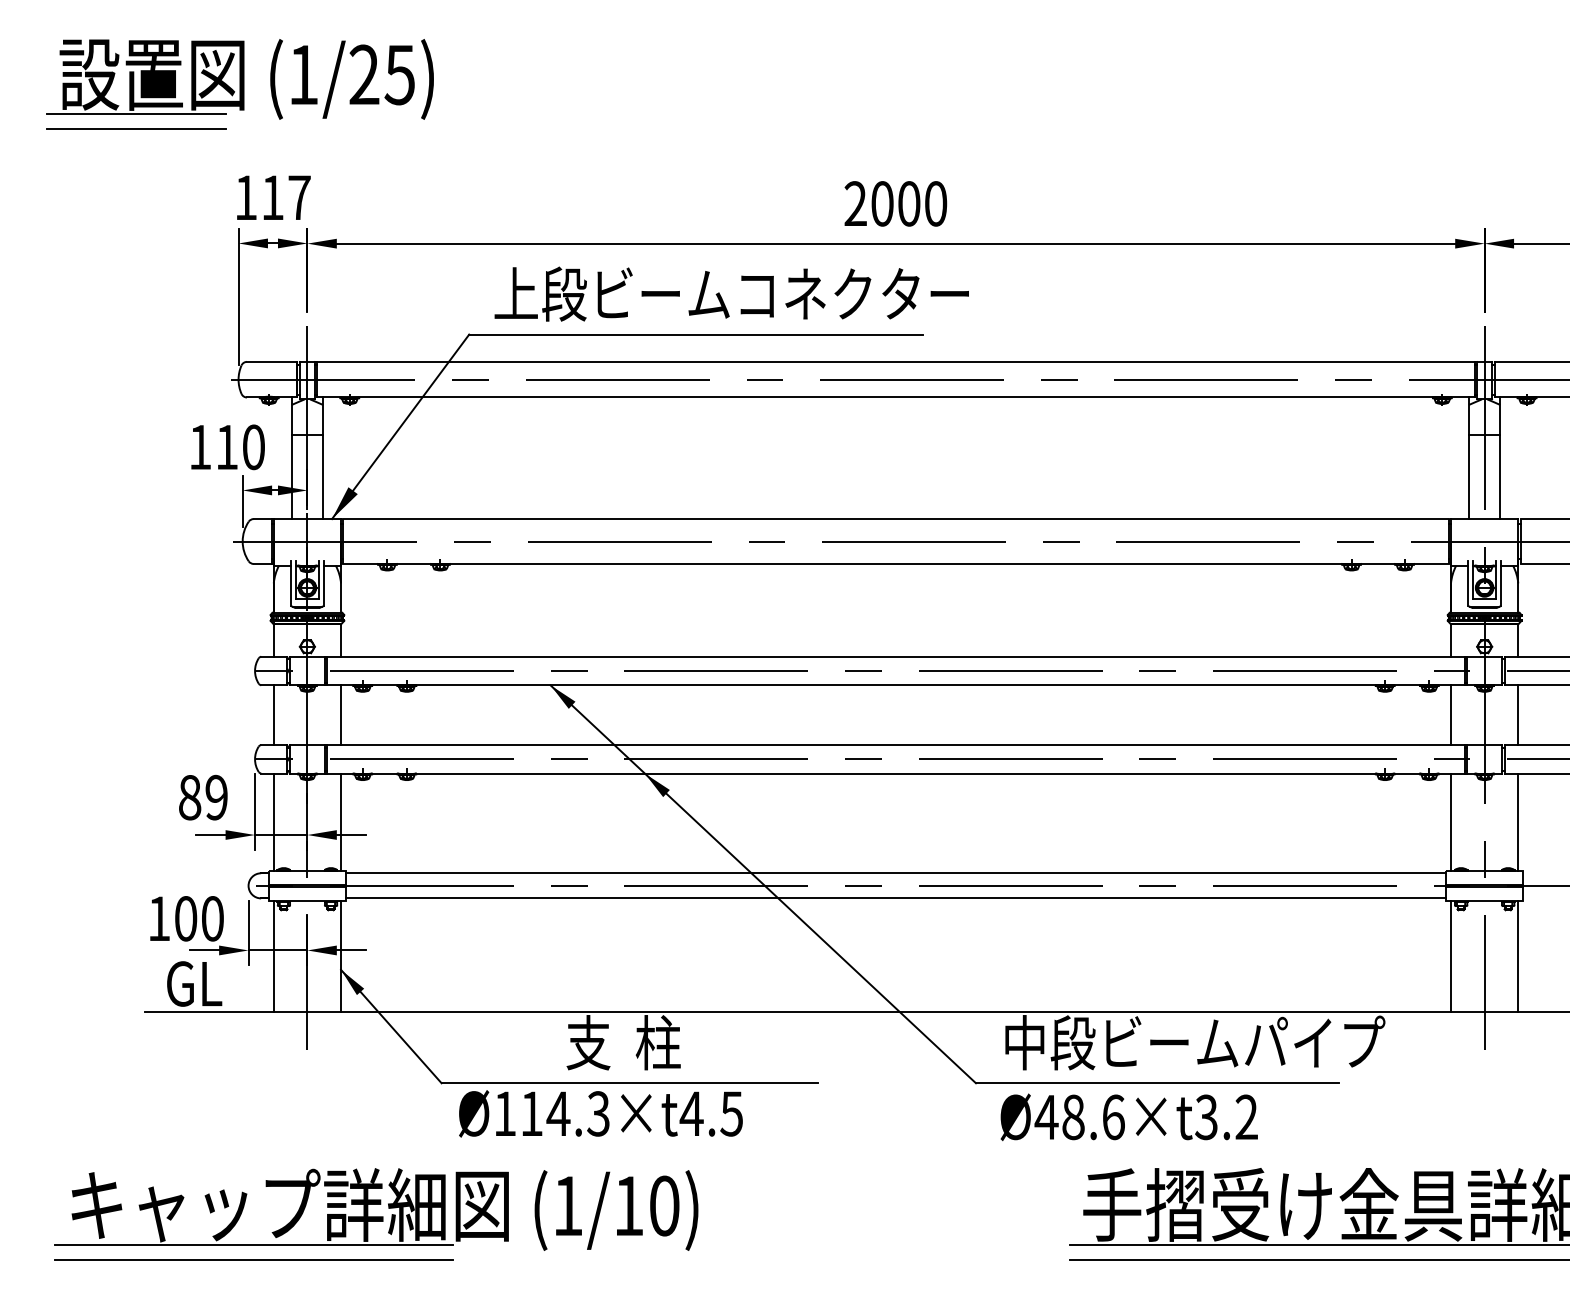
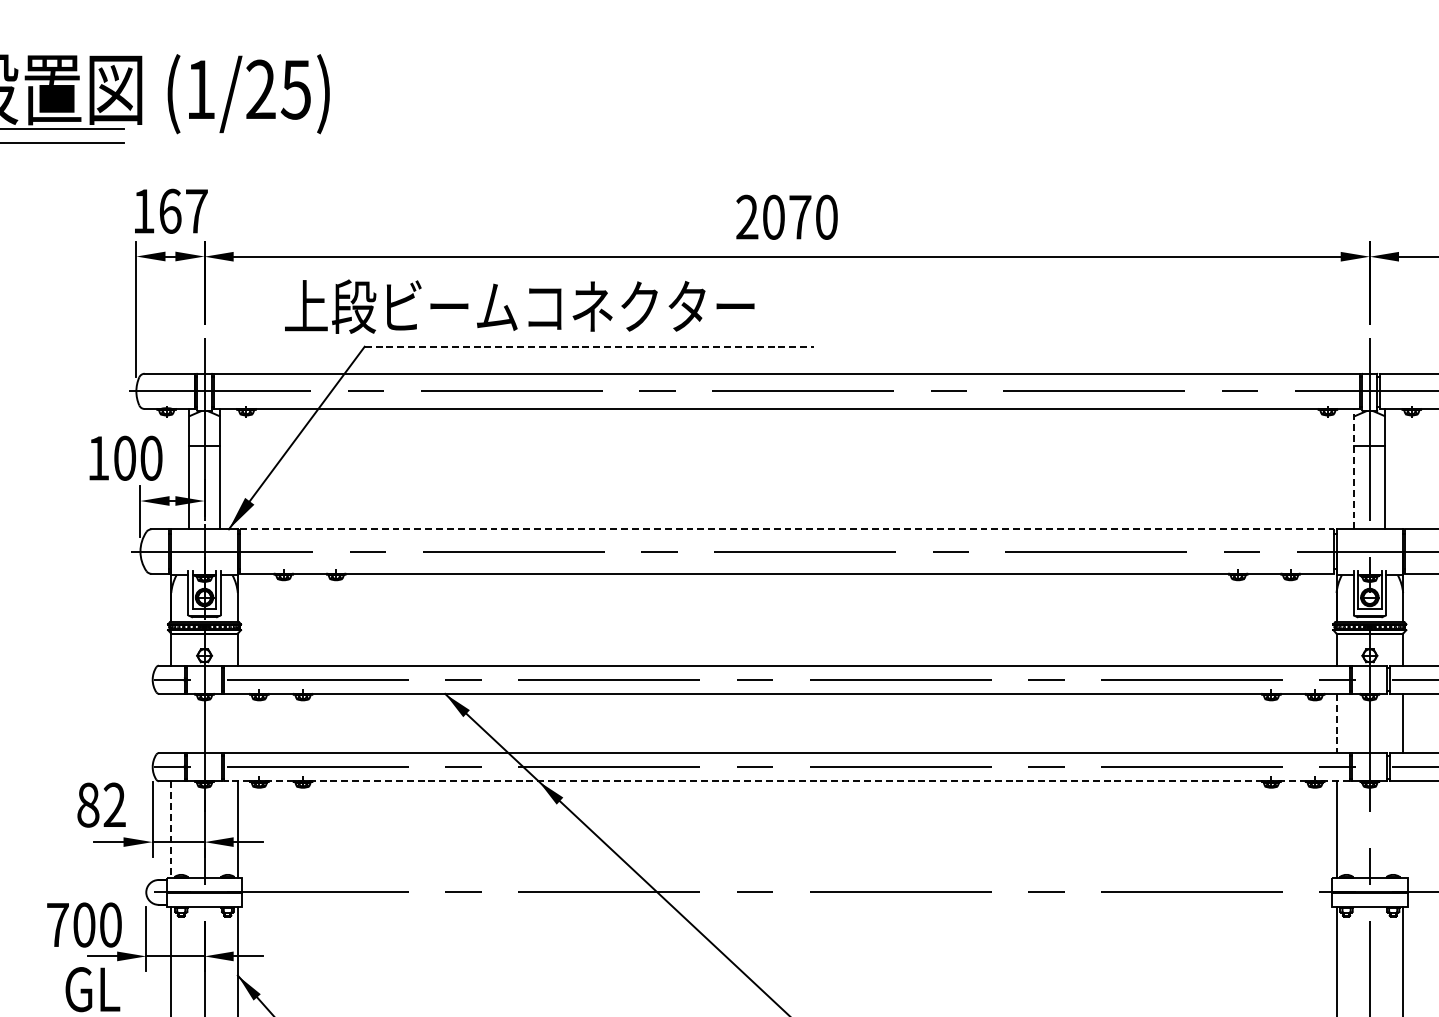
text: (273, 197) -> (170, 211), 117 -> 167
text: (909, 203) -> (800, 216), 2000 -> 2070
text: (731, 293) -> (519, 306), moved
line: (695, 334) -> (588, 346), solid -> dashed
text: (227, 447) -> (125, 458), 110 -> 100
line: (1469, 458) -> (1354, 469), solid -> dashed
line: (896, 519) -> (787, 529), solid -> dashed
line: (273, 715) -> (170, 723), removed
line: (341, 715) -> (238, 723), removed
line: (1451, 715) -> (1337, 723), solid -> dashed
line: (896, 773) -> (787, 781), solid -> dashed
text: (216, 797) -> (114, 804), 89 -> 82
line: (273, 822) -> (170, 829), solid -> dashed
line: (1518, 822) -> (1403, 829), removed
line: (895, 873) -> (786, 880), removed
line: (895, 898) -> (786, 904), removed
text: (159, 918) -> (58, 924), 100 -> 700

